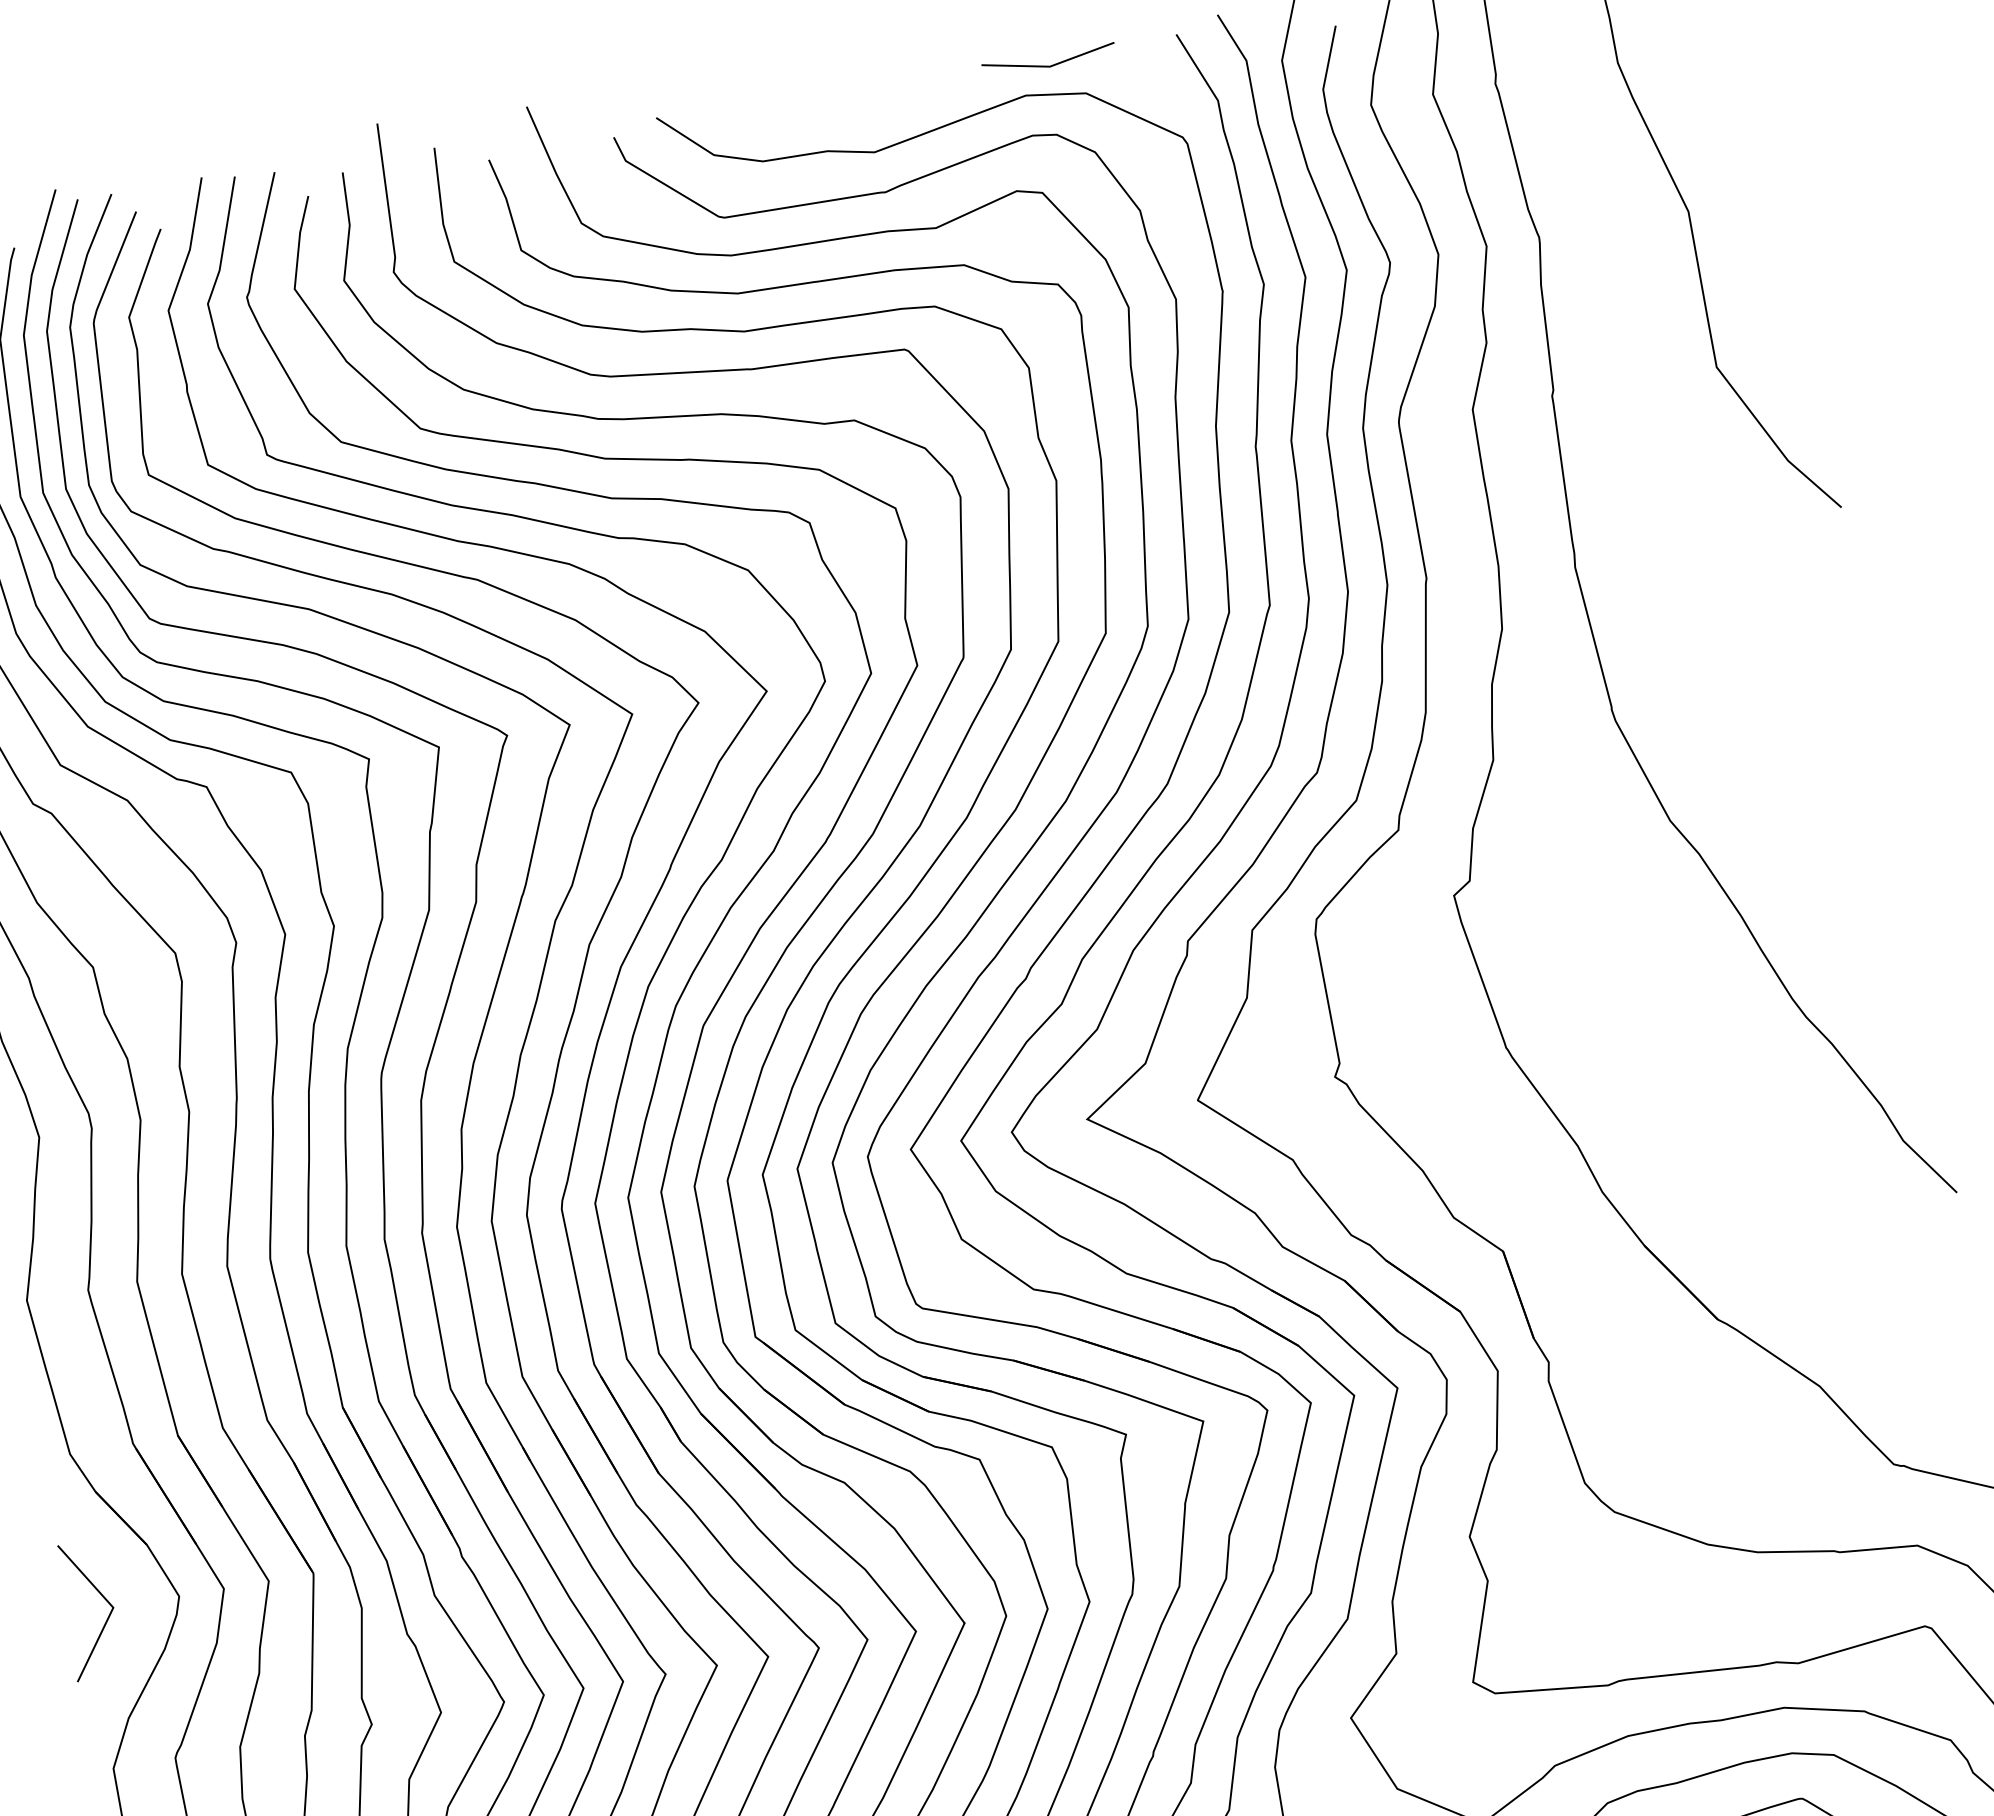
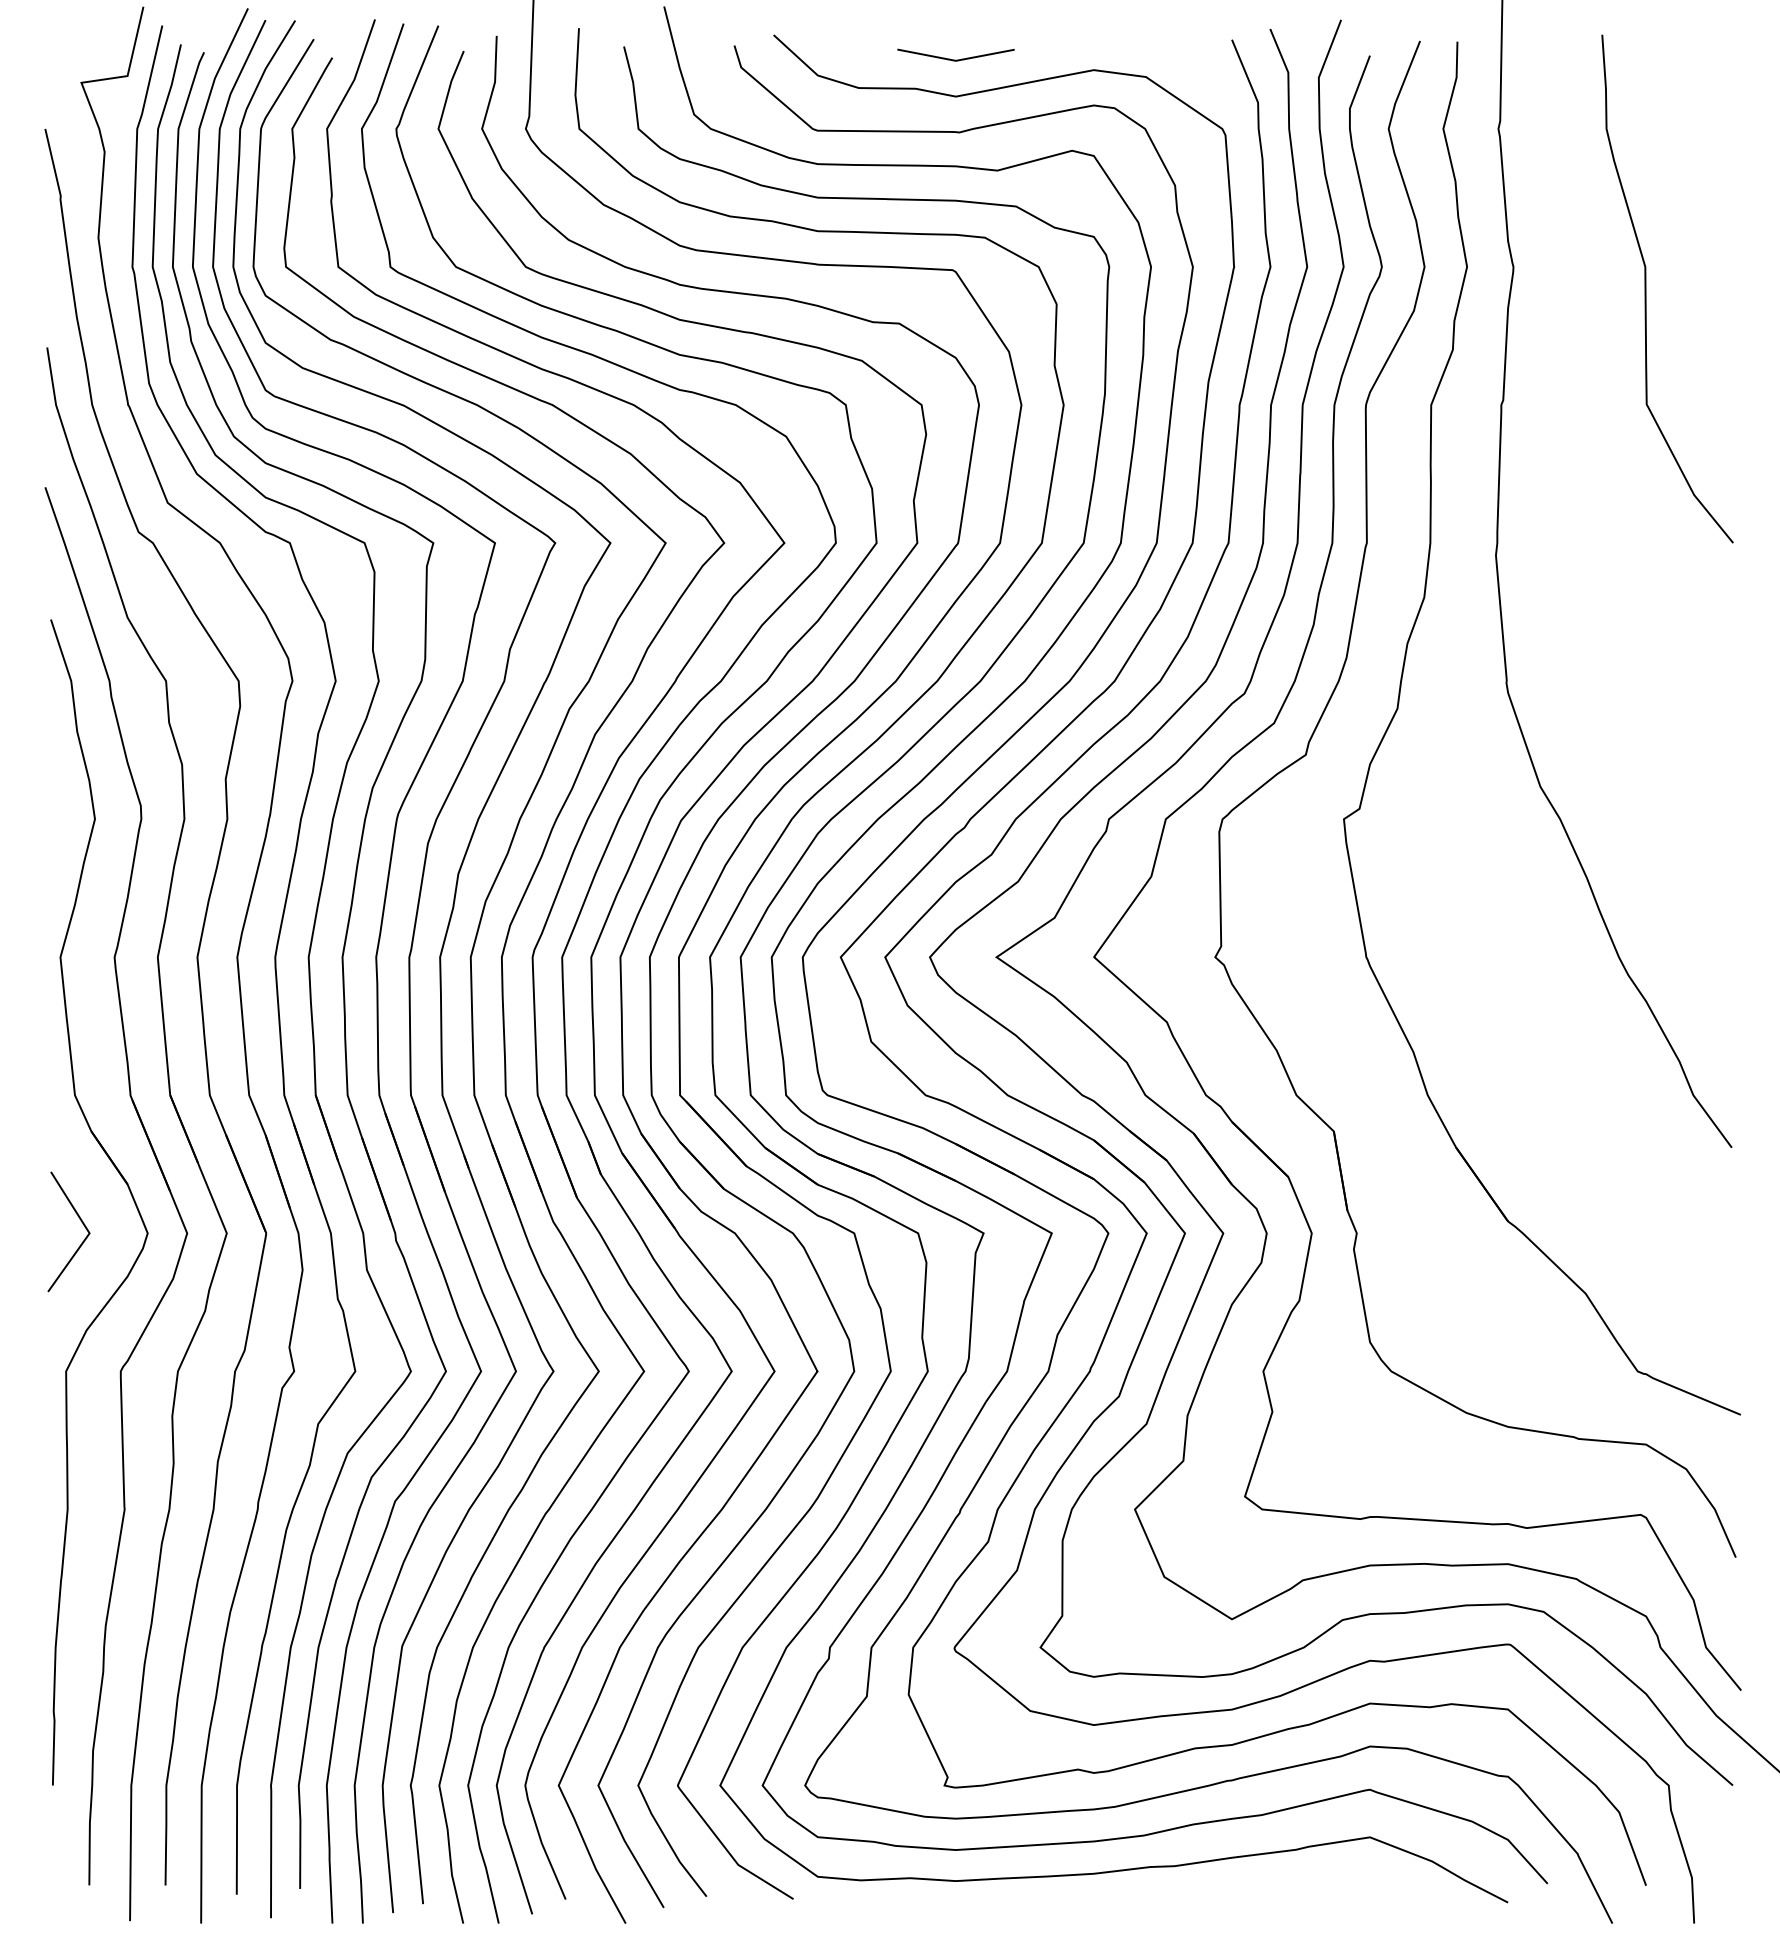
line: (1049, 65) -> (955, 59), moved

